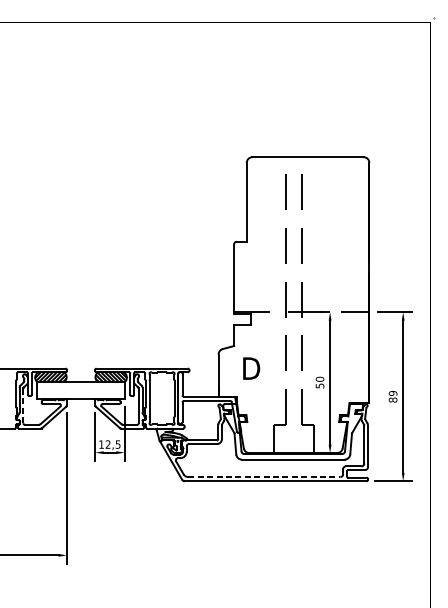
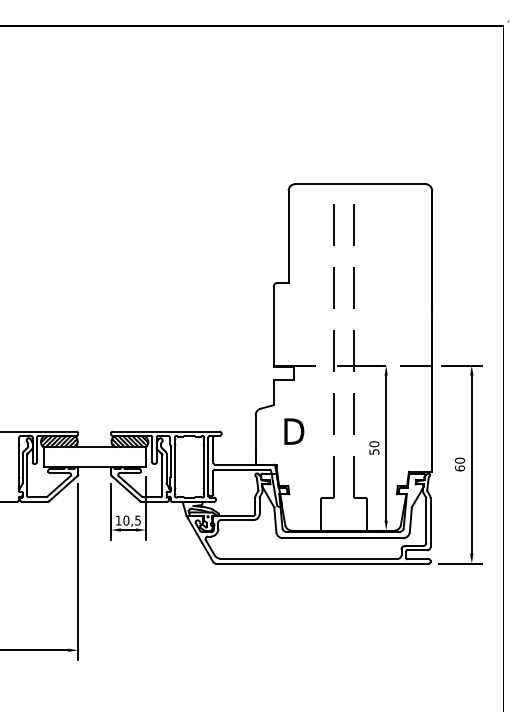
text: (392, 396) -> (459, 464), 89 -> 60
line: (23, 406) -> (27, 475), dashed -> solid
text: (108, 444) -> (126, 520), 12,5 -> 10,5
line: (264, 476) -> (309, 558), dashed -> solid

